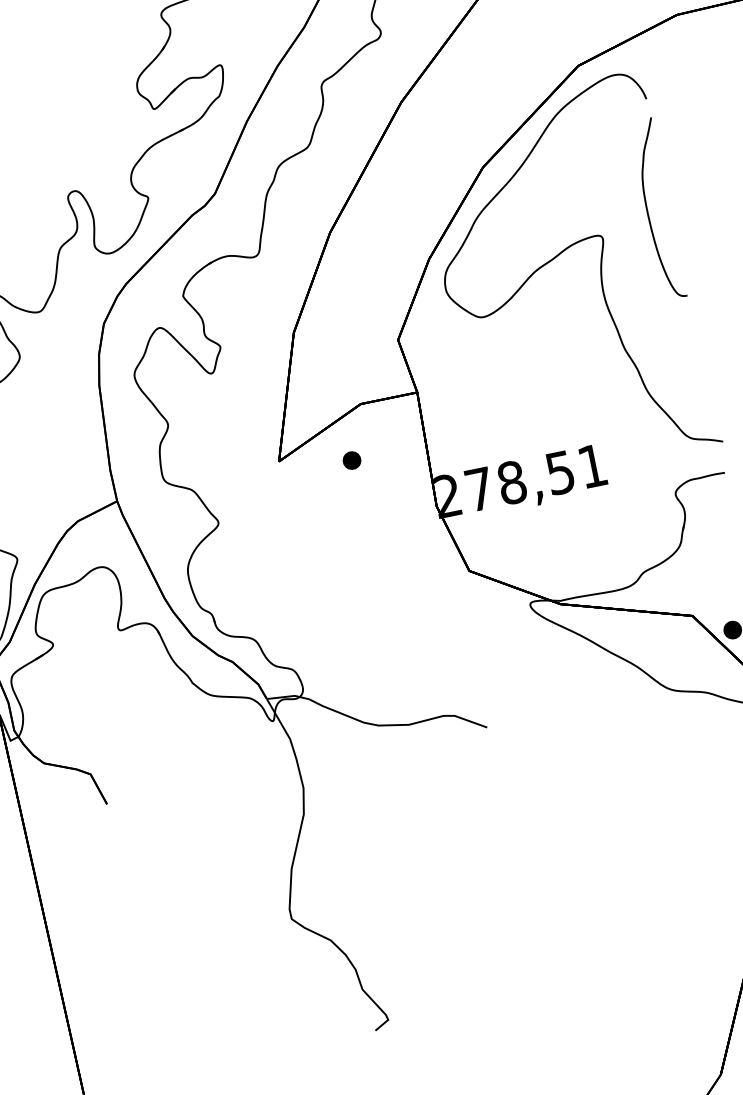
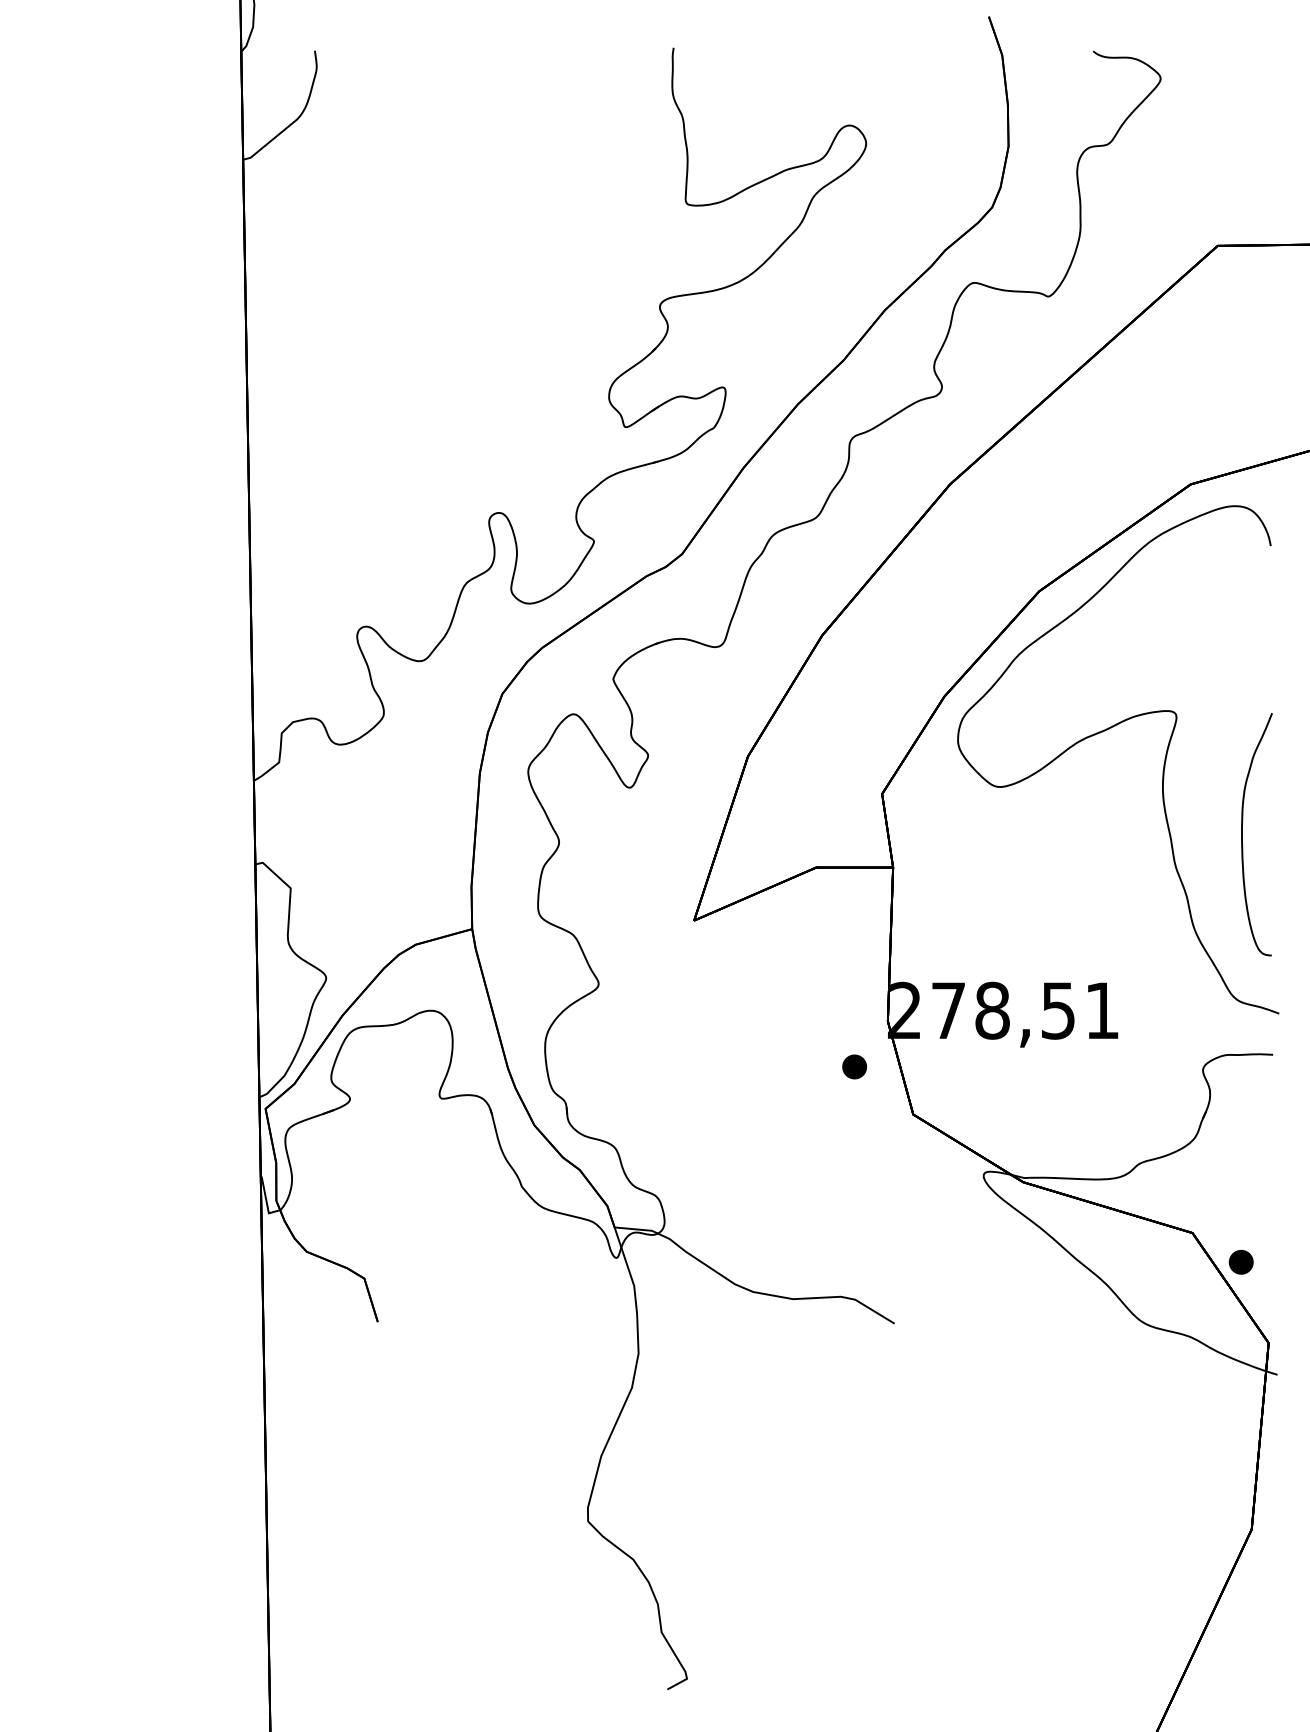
curve: (647, 211) -> (1242, 834), moved
part: (351, 460) -> (854, 1066), moved

